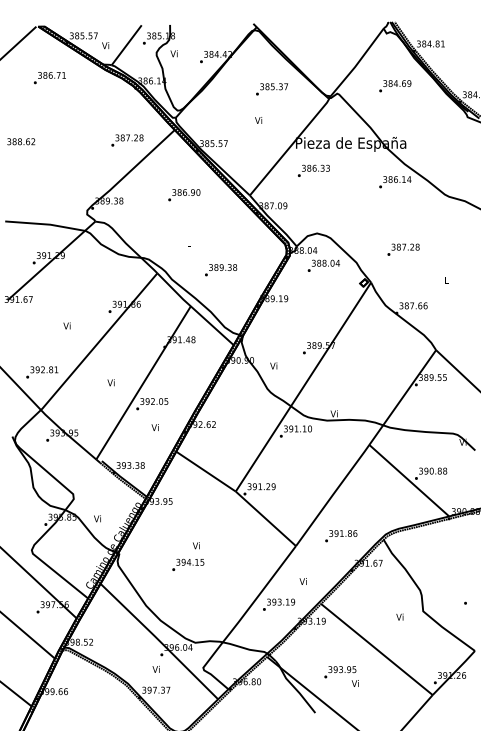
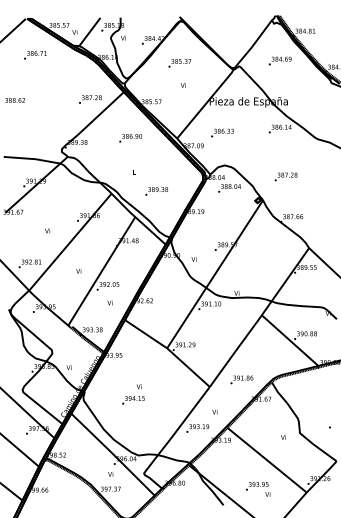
text: (271, 89) -> (179, 63), moved
text: (313, 170) -> (222, 132), moved
text: (342, 676) -> (258, 489), moved

